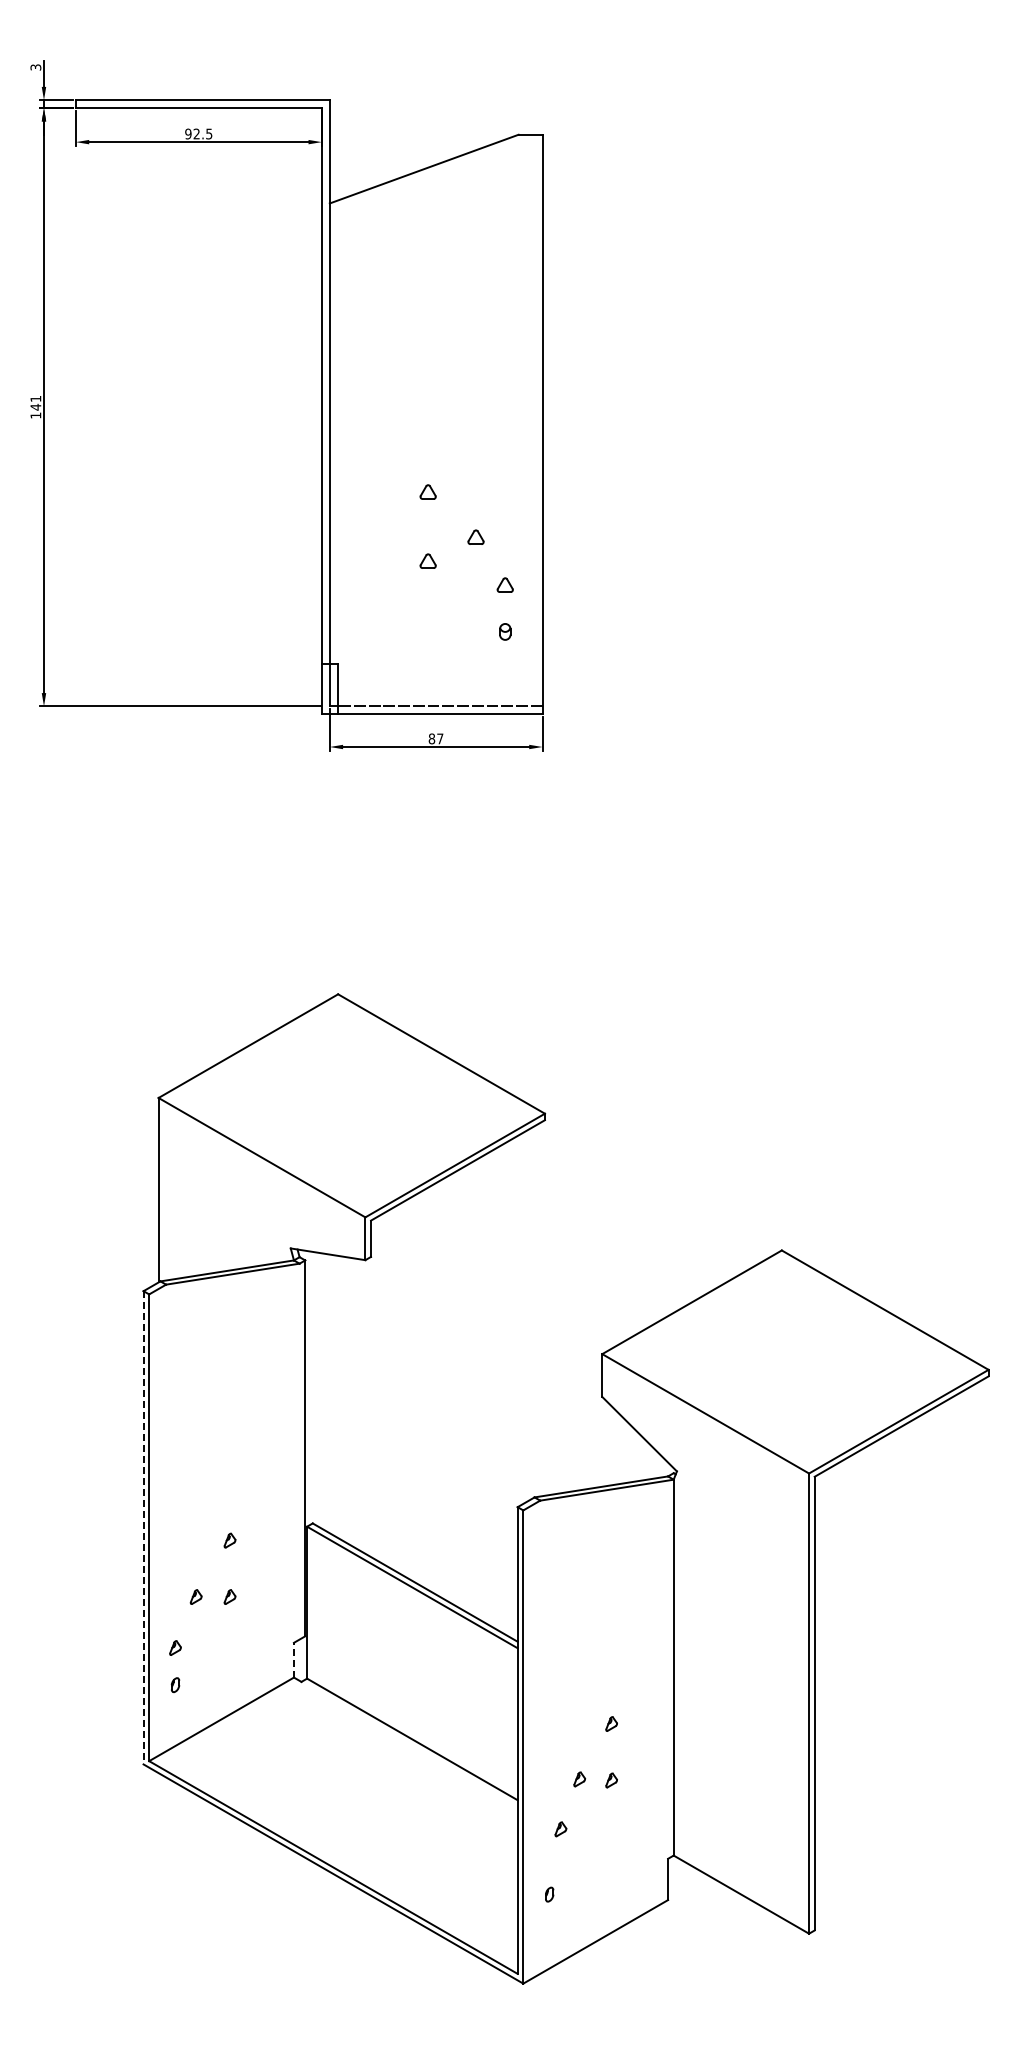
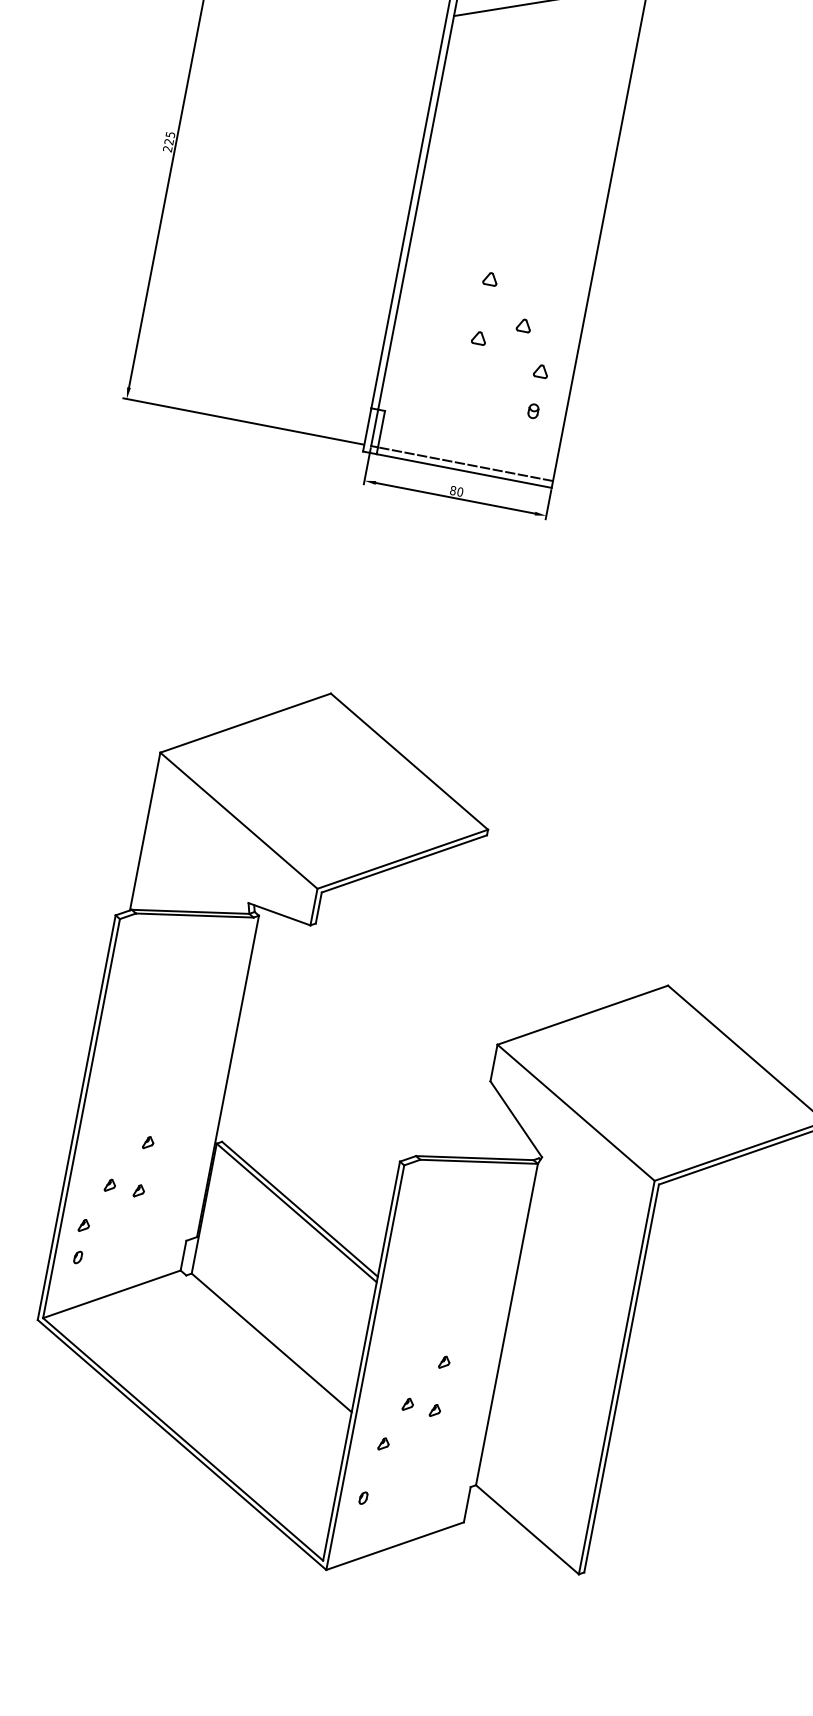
text: (35, 407) -> (168, 142), 141 -> 225
text: (440, 738) -> (460, 491), 87 -> 80
line: (143, 1527) -> (76, 1117), dashed -> solid
line: (293, 1659) -> (183, 1254), dashed -> solid

